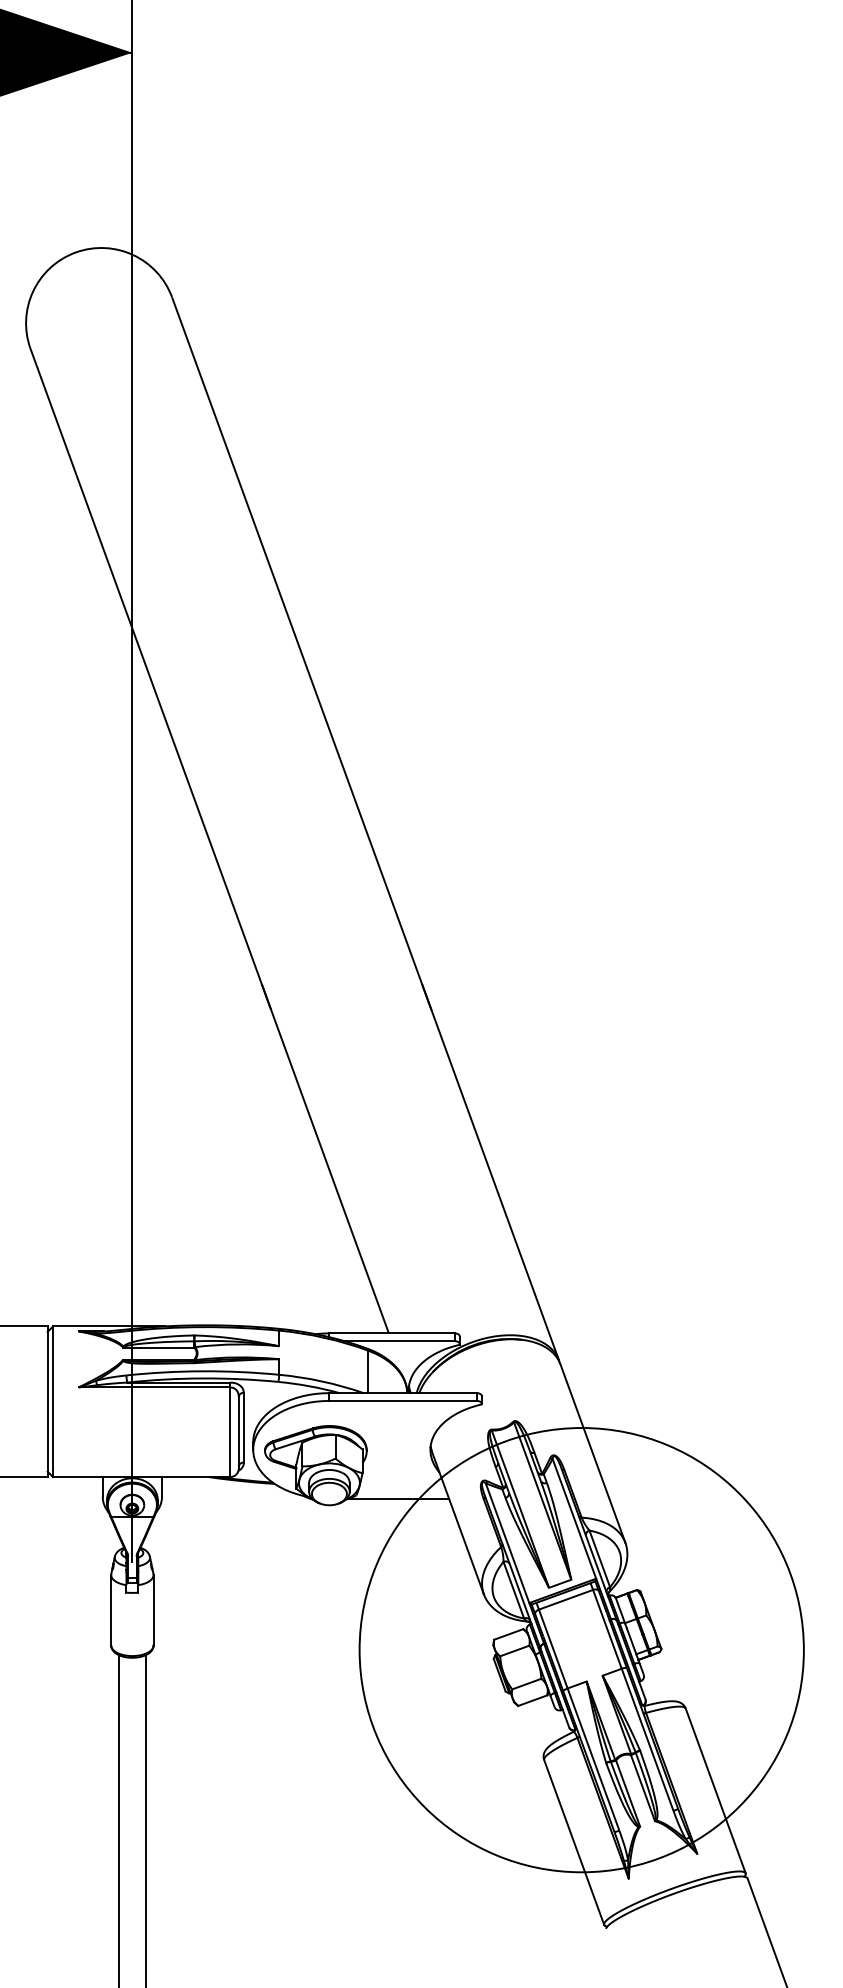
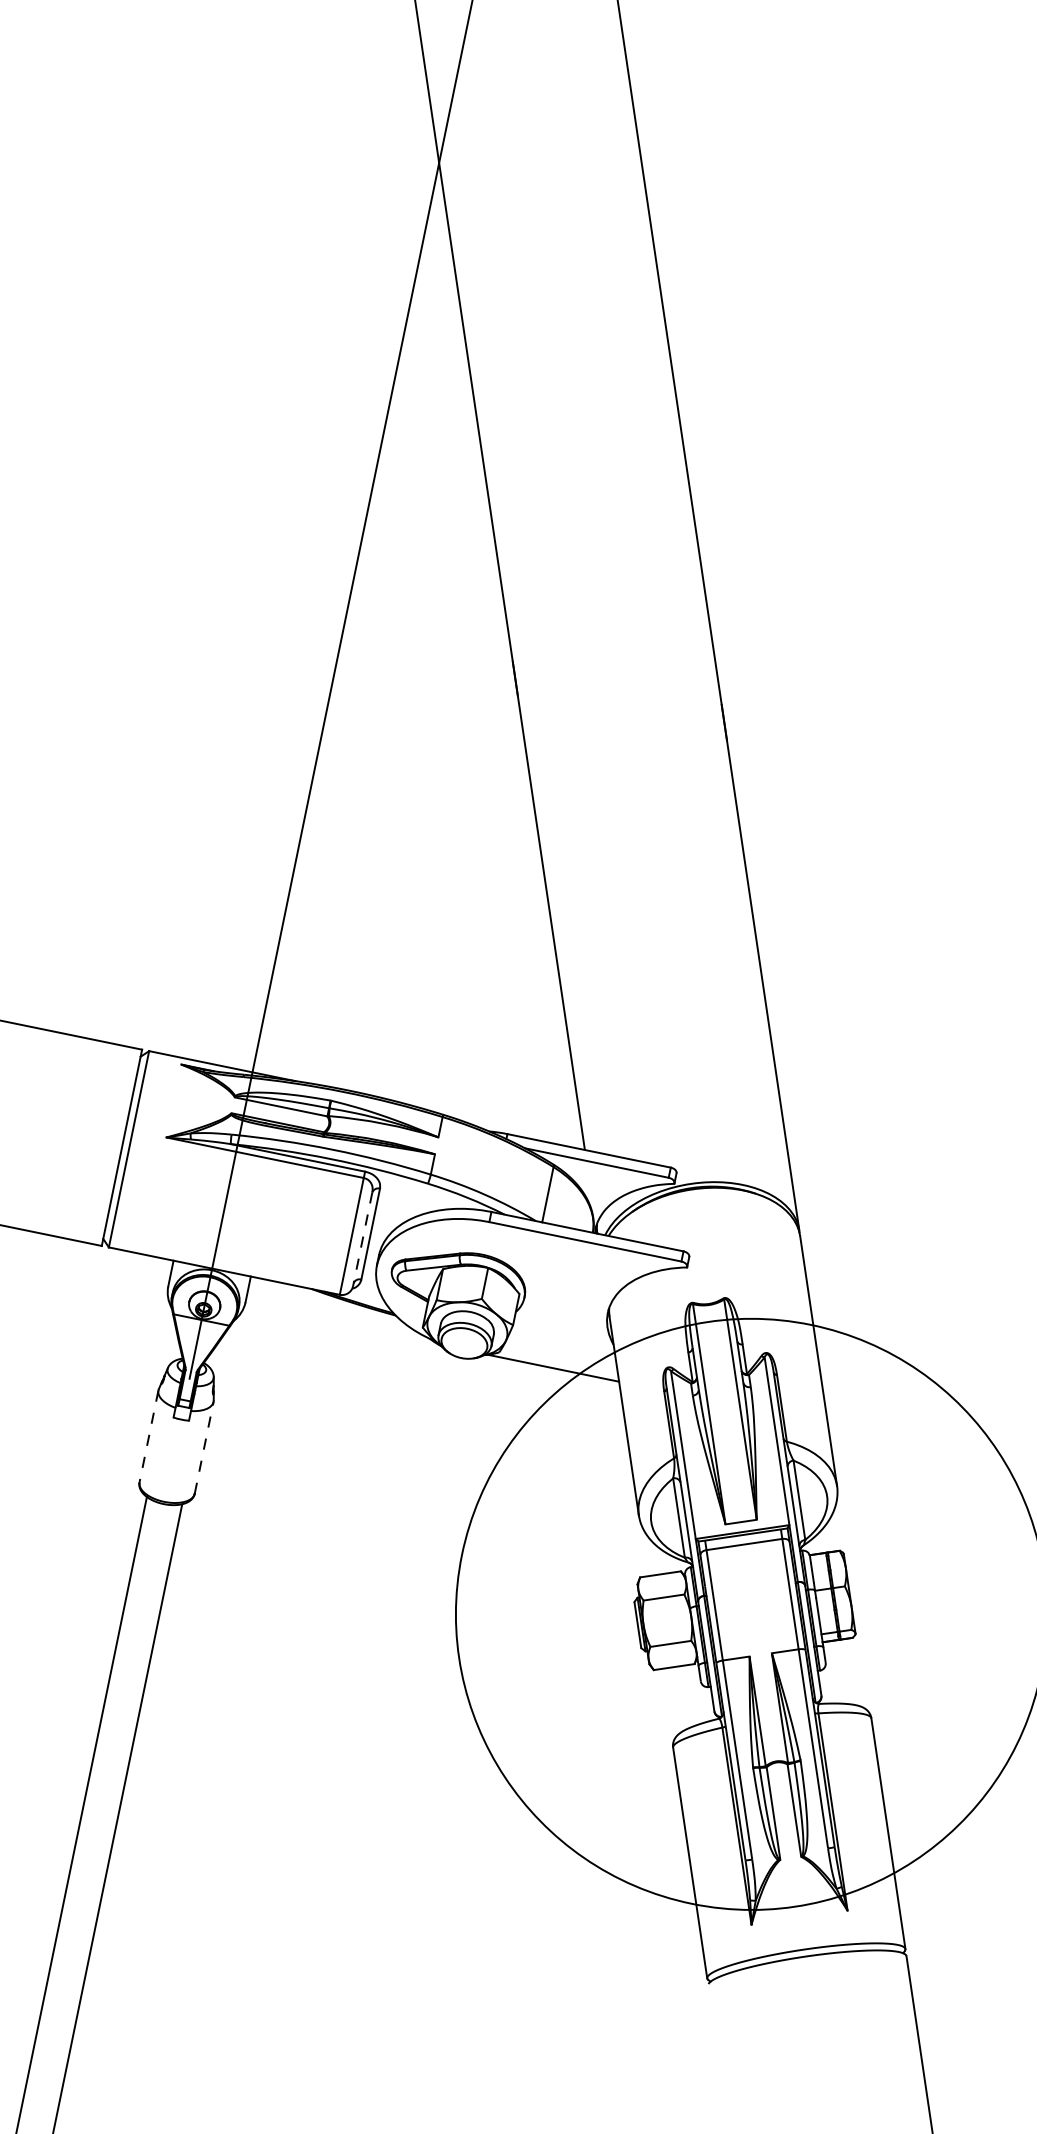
line: (238, 1432) -> (362, 1238), solid -> dashed
line: (153, 1609) -> (204, 1446), solid -> dashed
line: (111, 1610) -> (149, 1436), solid -> dashed

